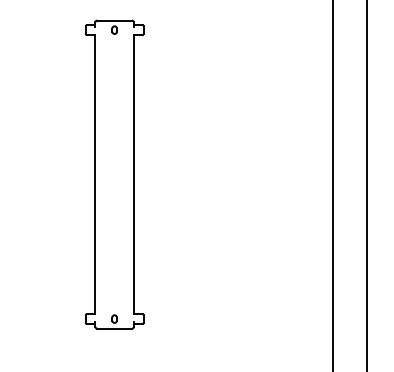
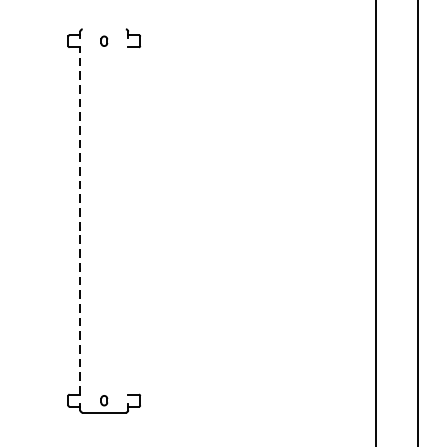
line: (114, 20) -> (104, 29), removed
line: (95, 174) -> (80, 220), solid -> dashed
line: (133, 174) -> (127, 220), removed

